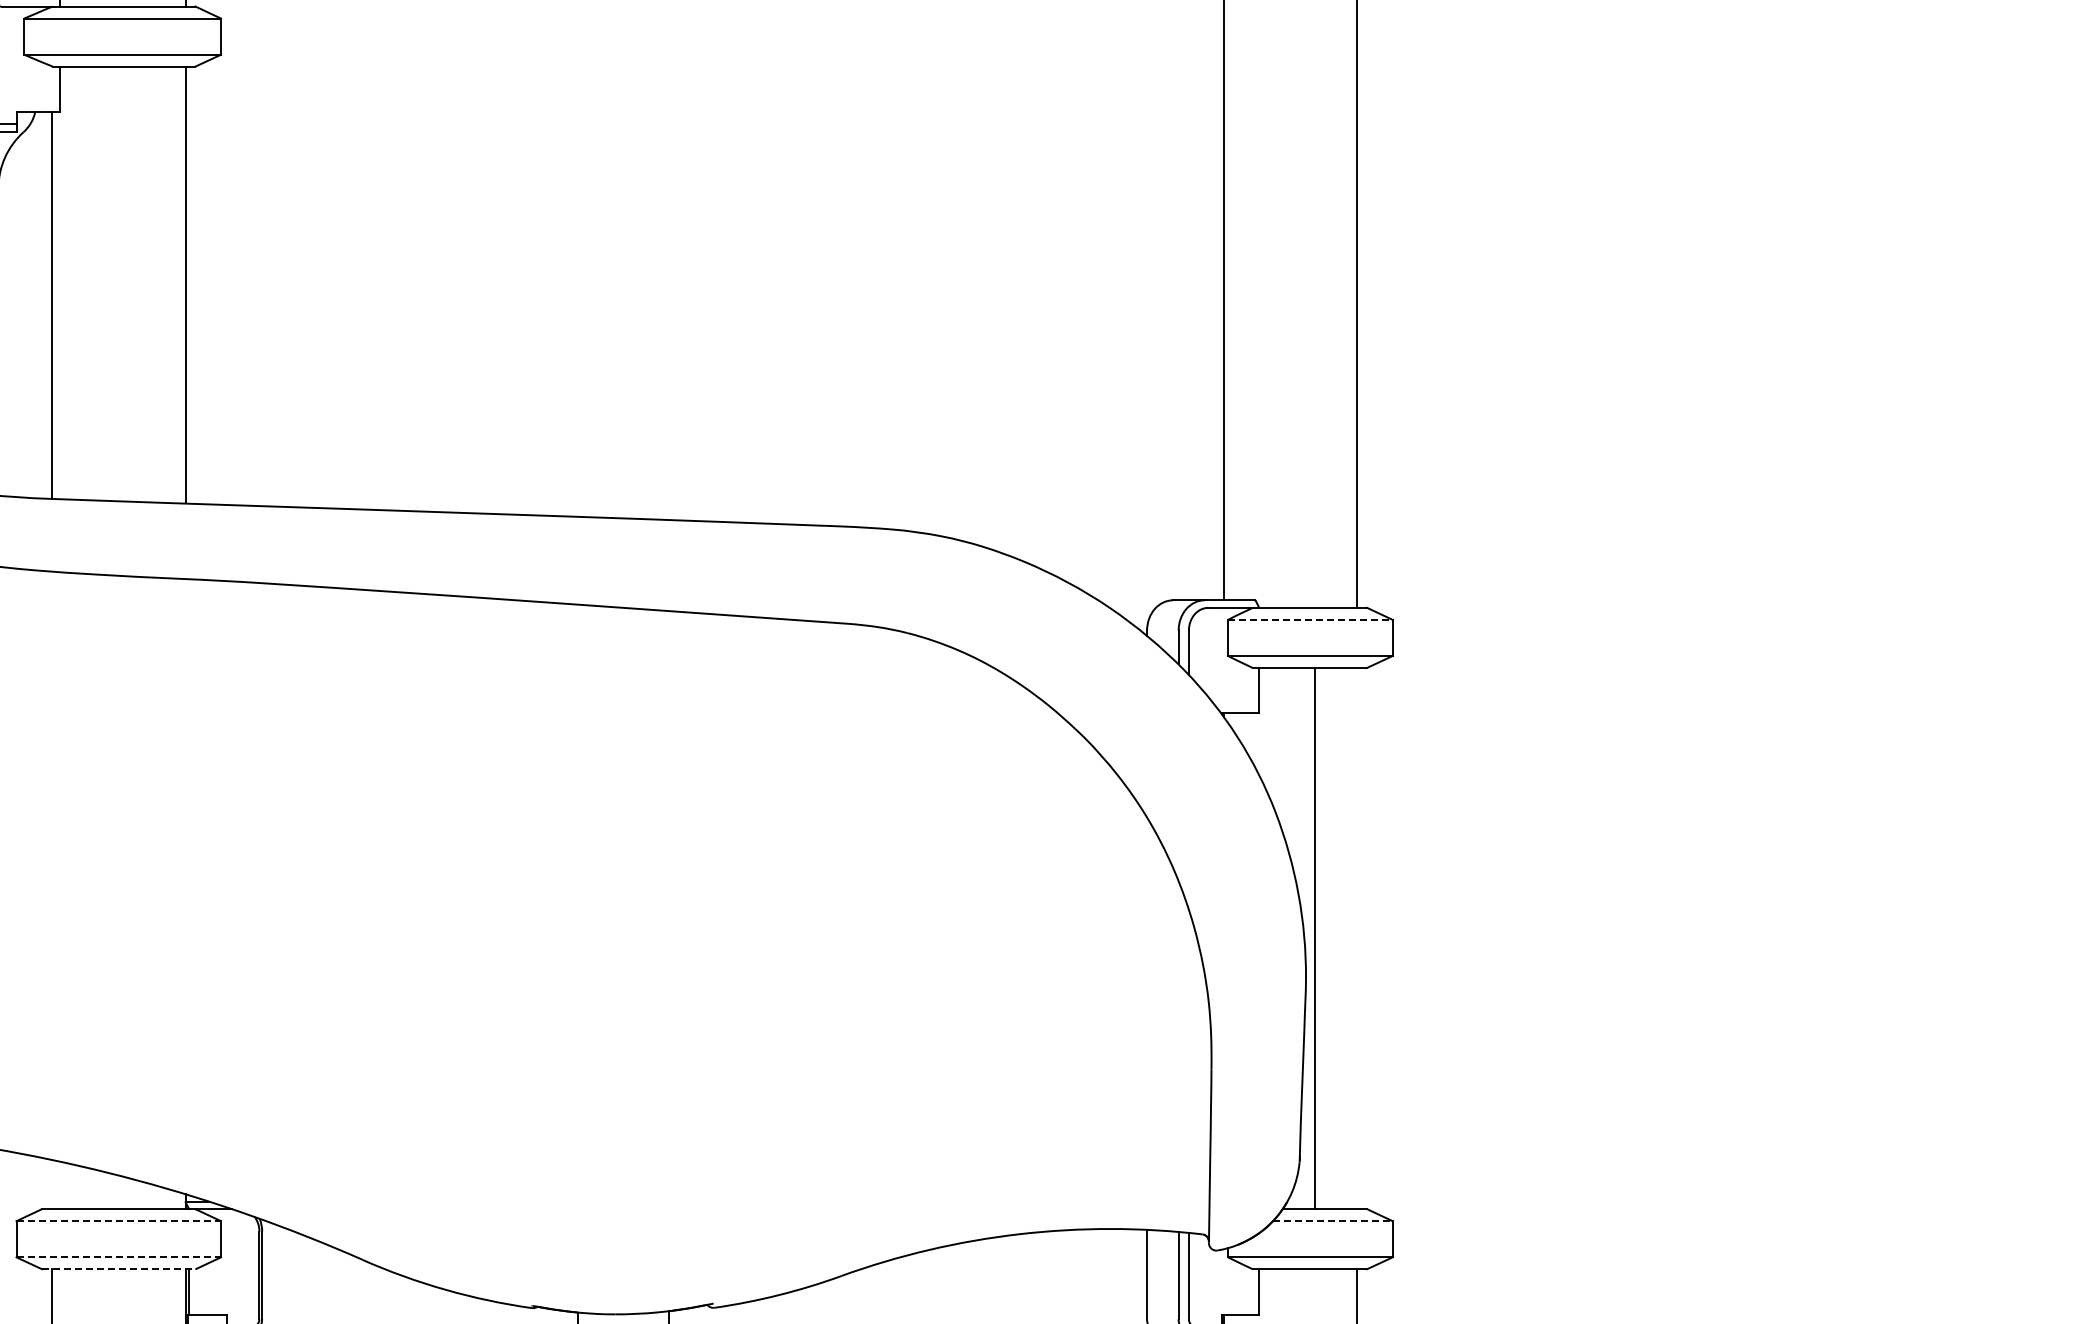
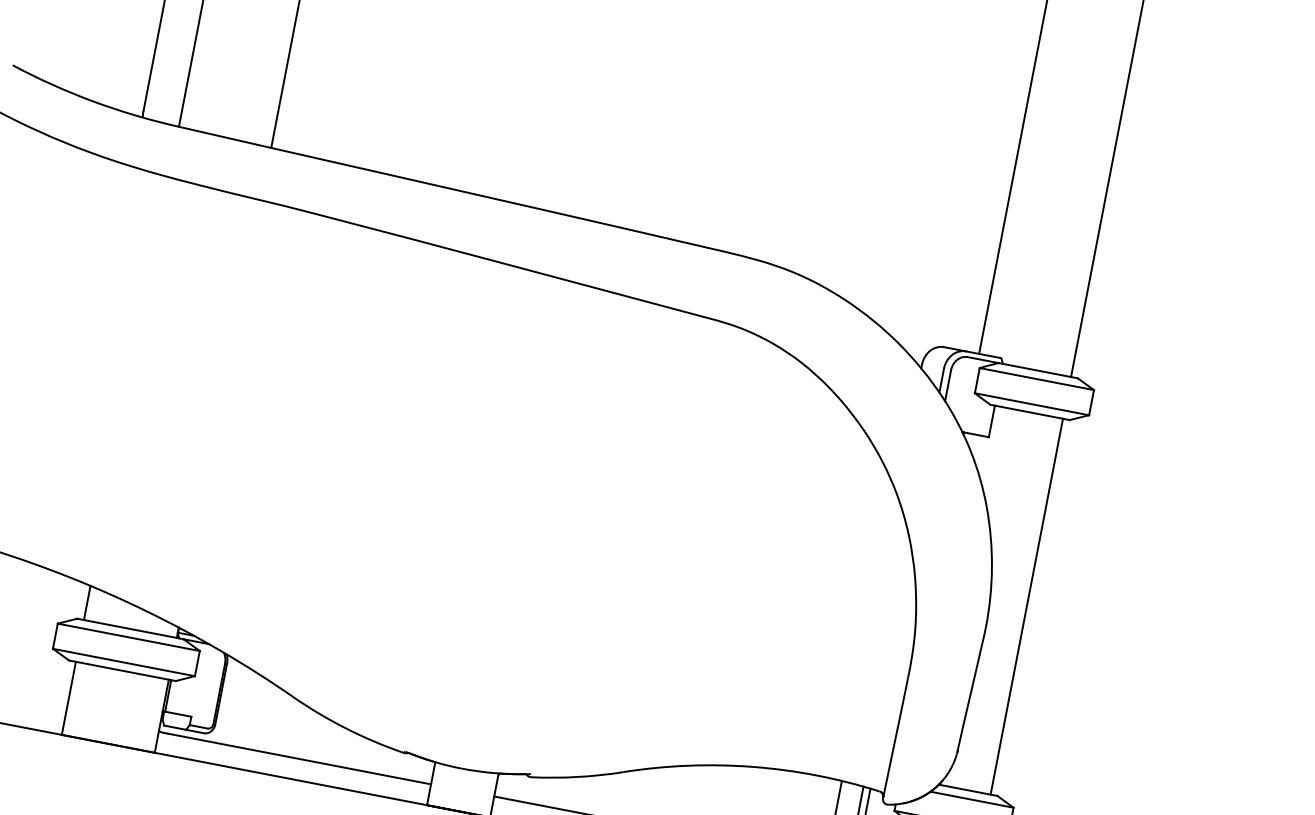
line: (1310, 619) -> (1036, 378), dashed -> solid
line: (1315, 938) -> (1026, 606), moved
line: (51, 1184) -> (86, 602), added
line: (119, 1221) -> (129, 637), dashed -> solid
line: (1332, 1221) -> (971, 799), dashed -> solid
line: (119, 1257) -> (124, 662), dashed -> solid
line: (118, 1269) -> (122, 670), dashed -> solid

